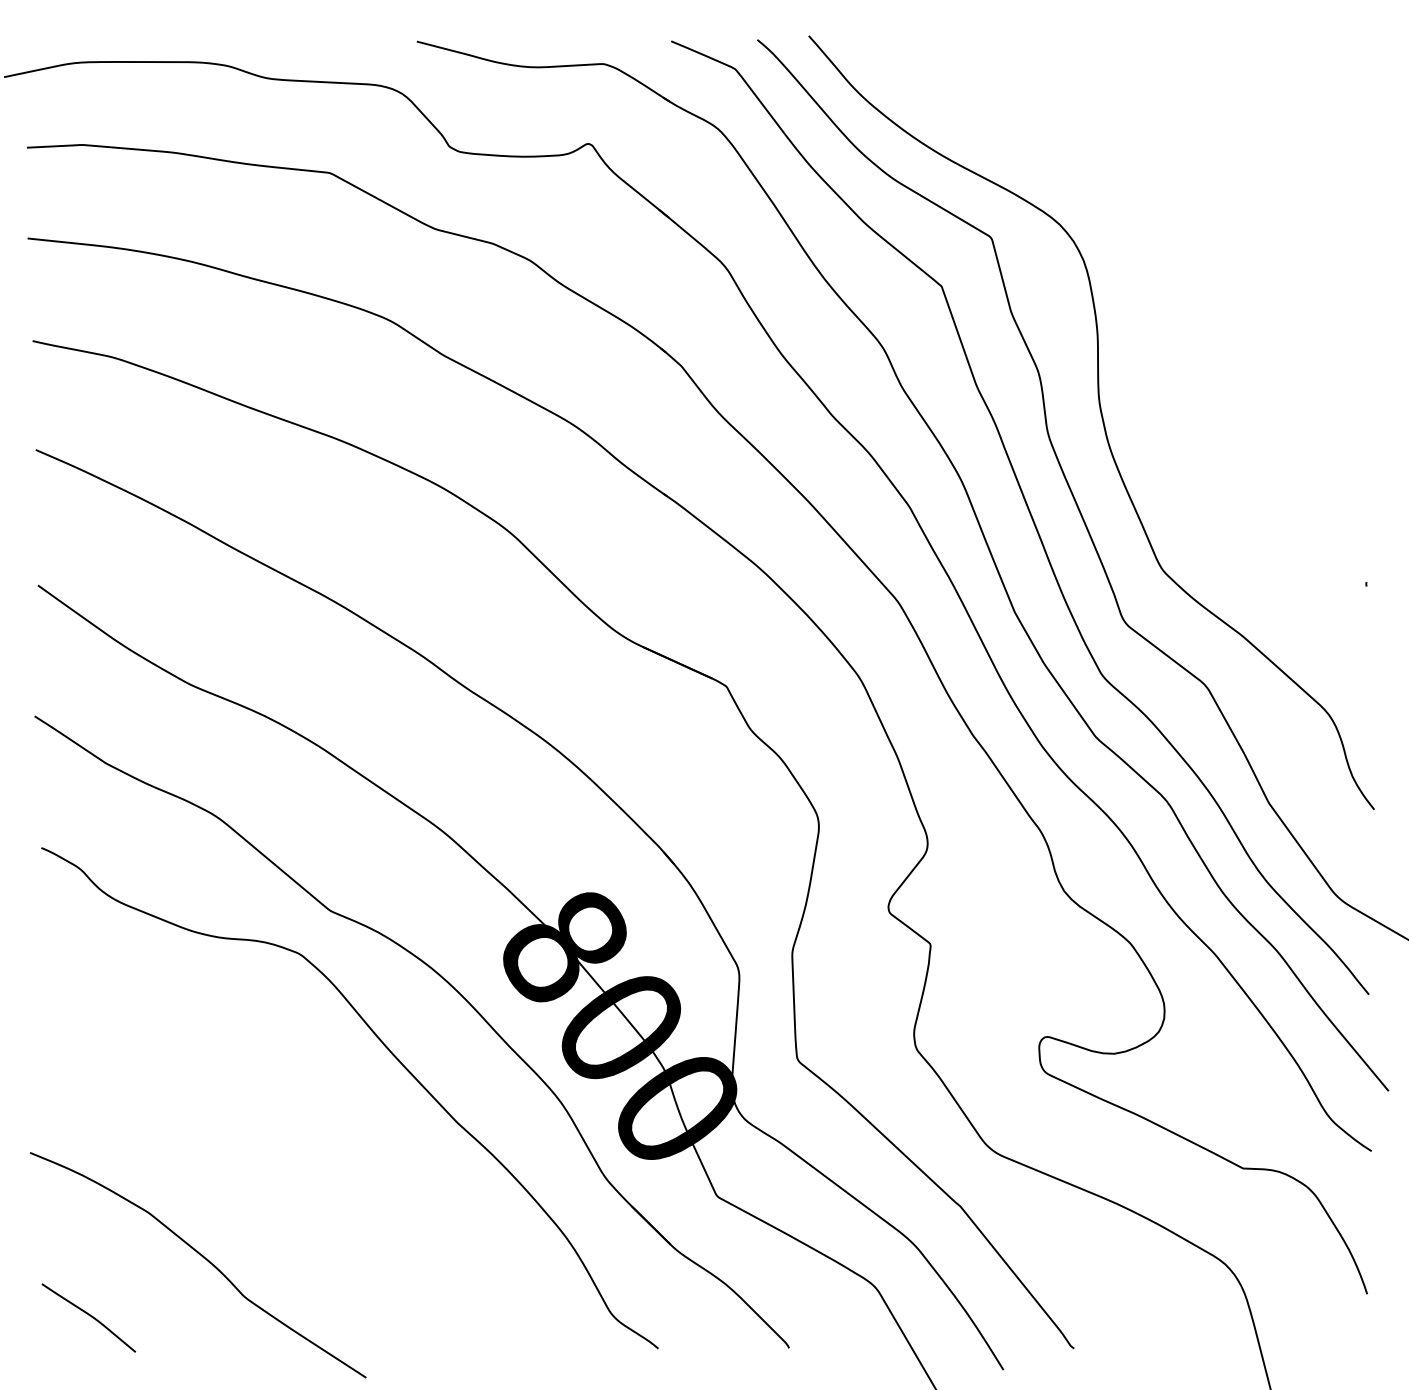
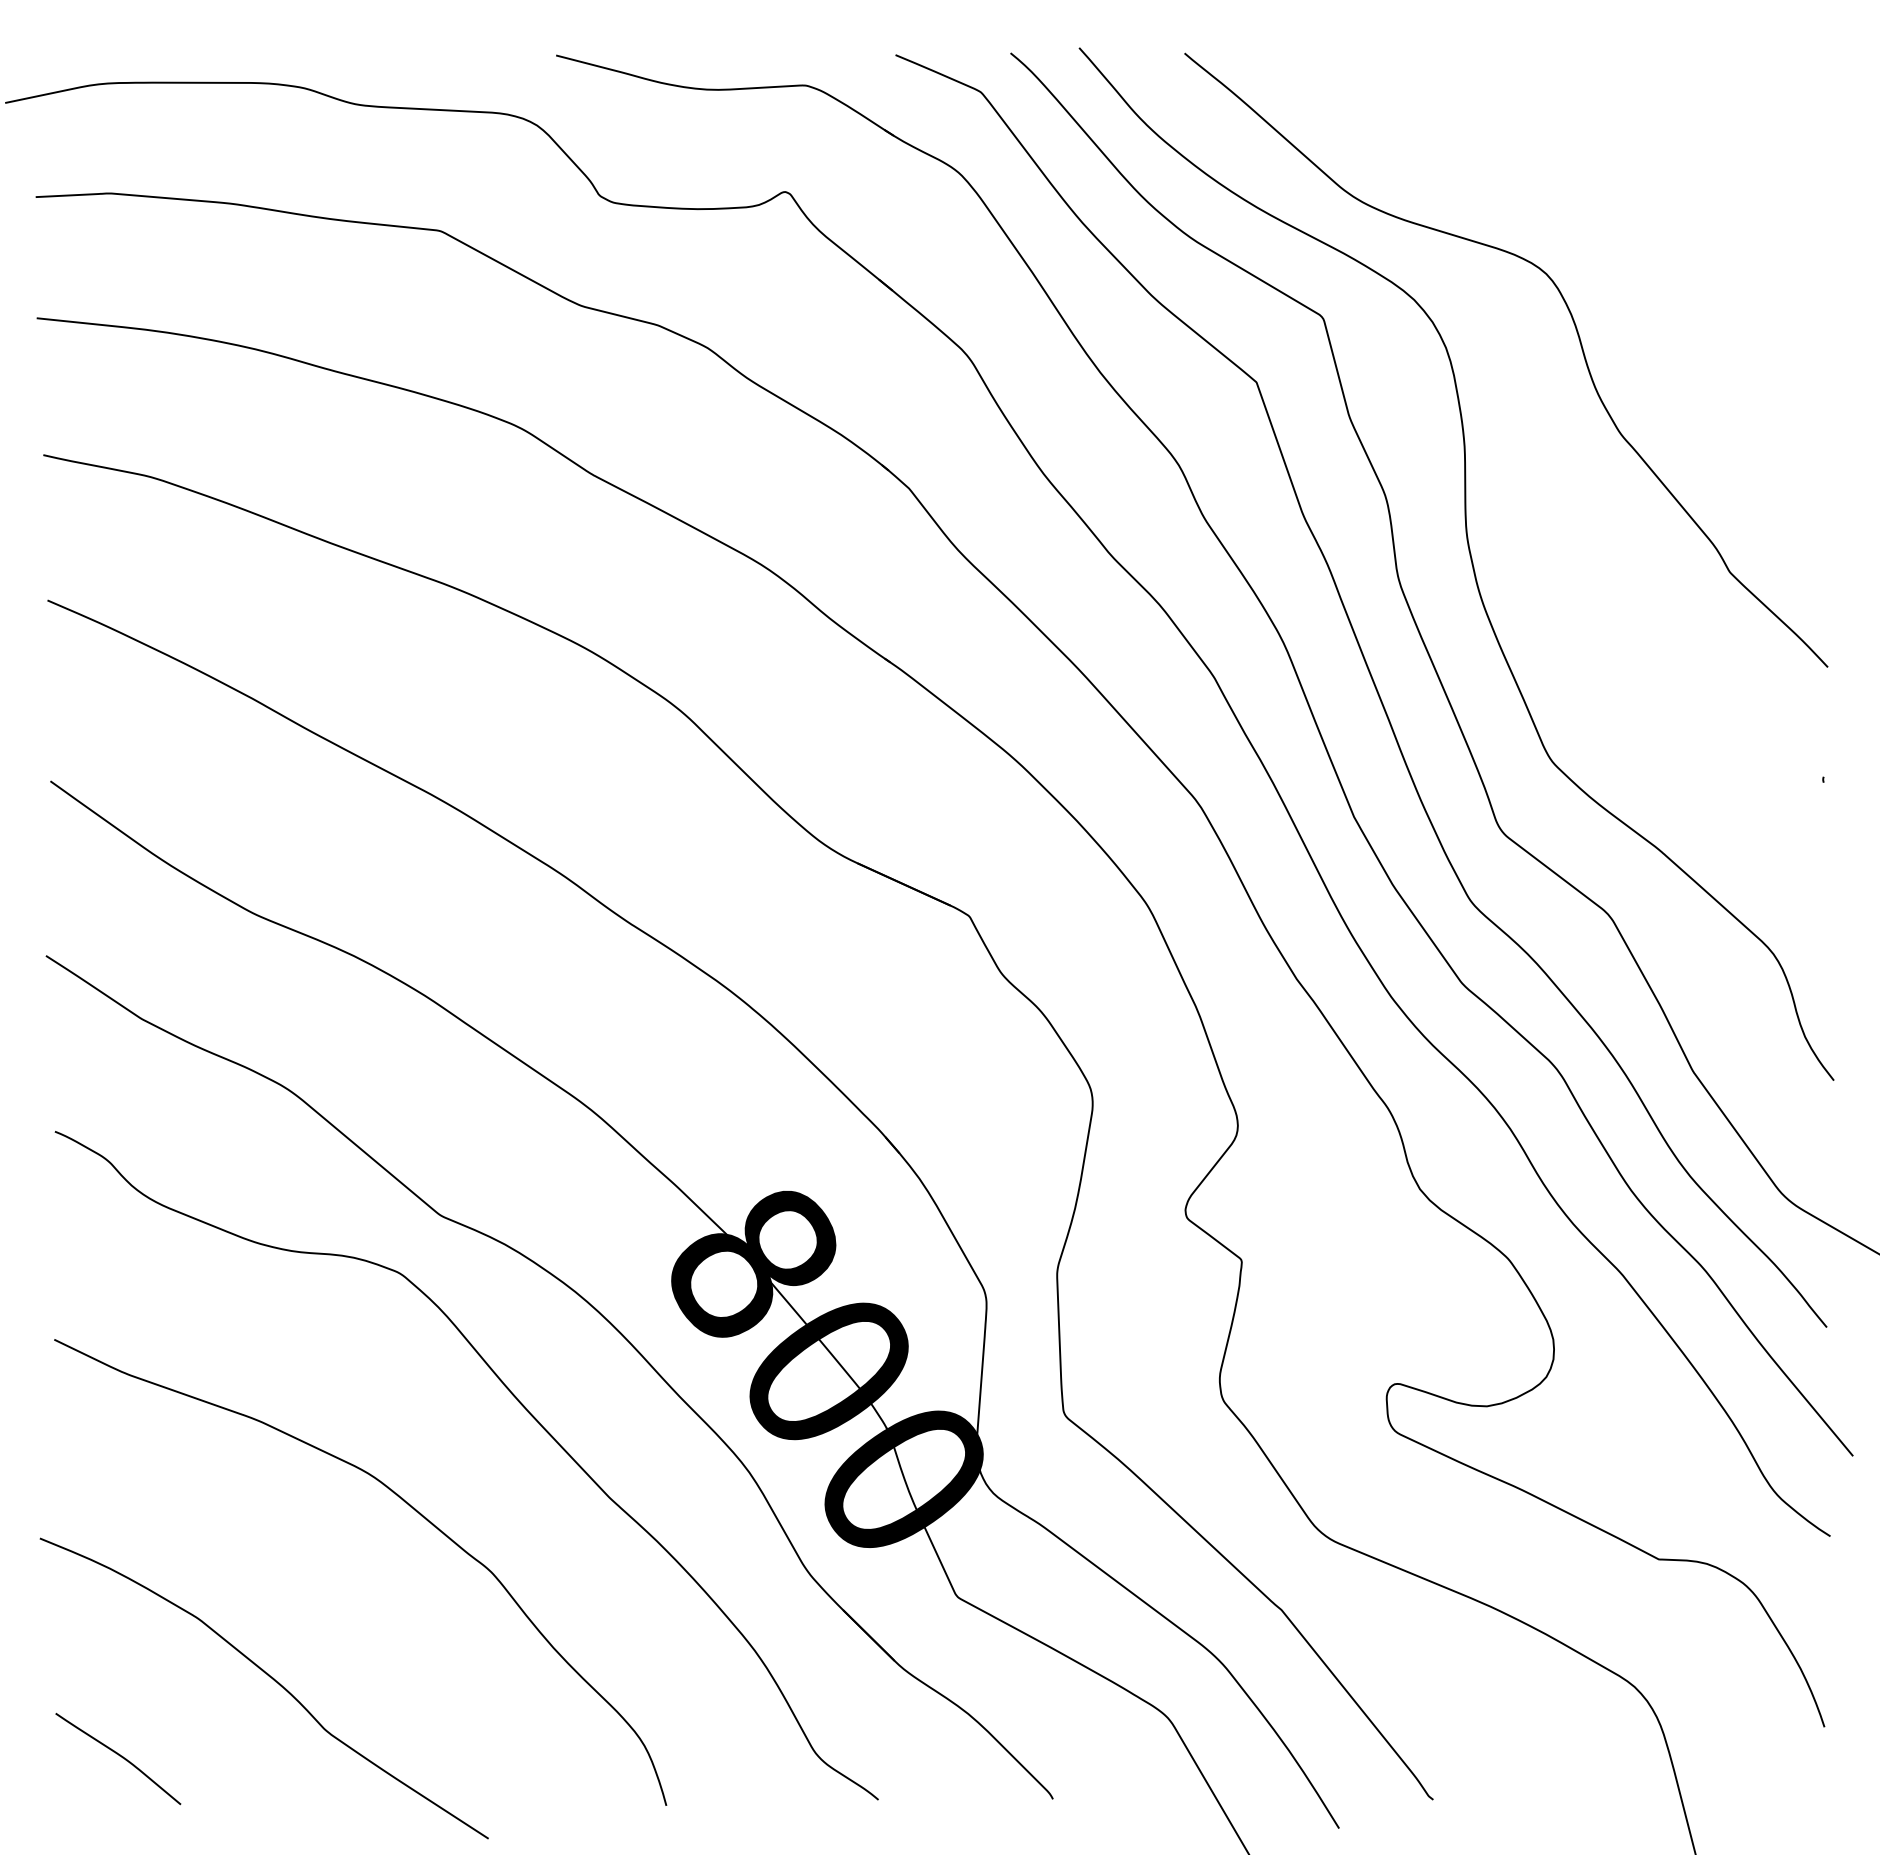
curve: (1182, 254) -> (1578, 339), added
curve: (307, 1129) -> (410, 1507), added

